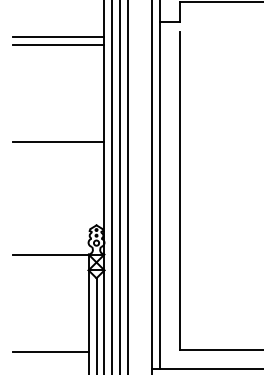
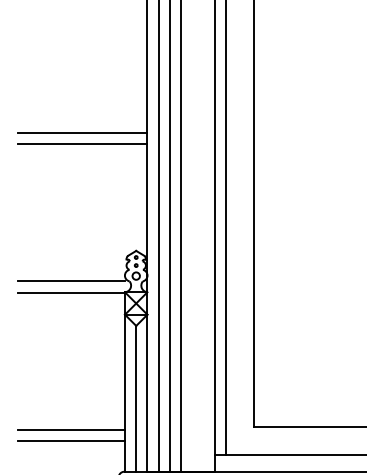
line: (58, 150) -> (82, 144), added
line: (50, 246) -> (70, 280), added
line: (50, 359) -> (70, 441), added

